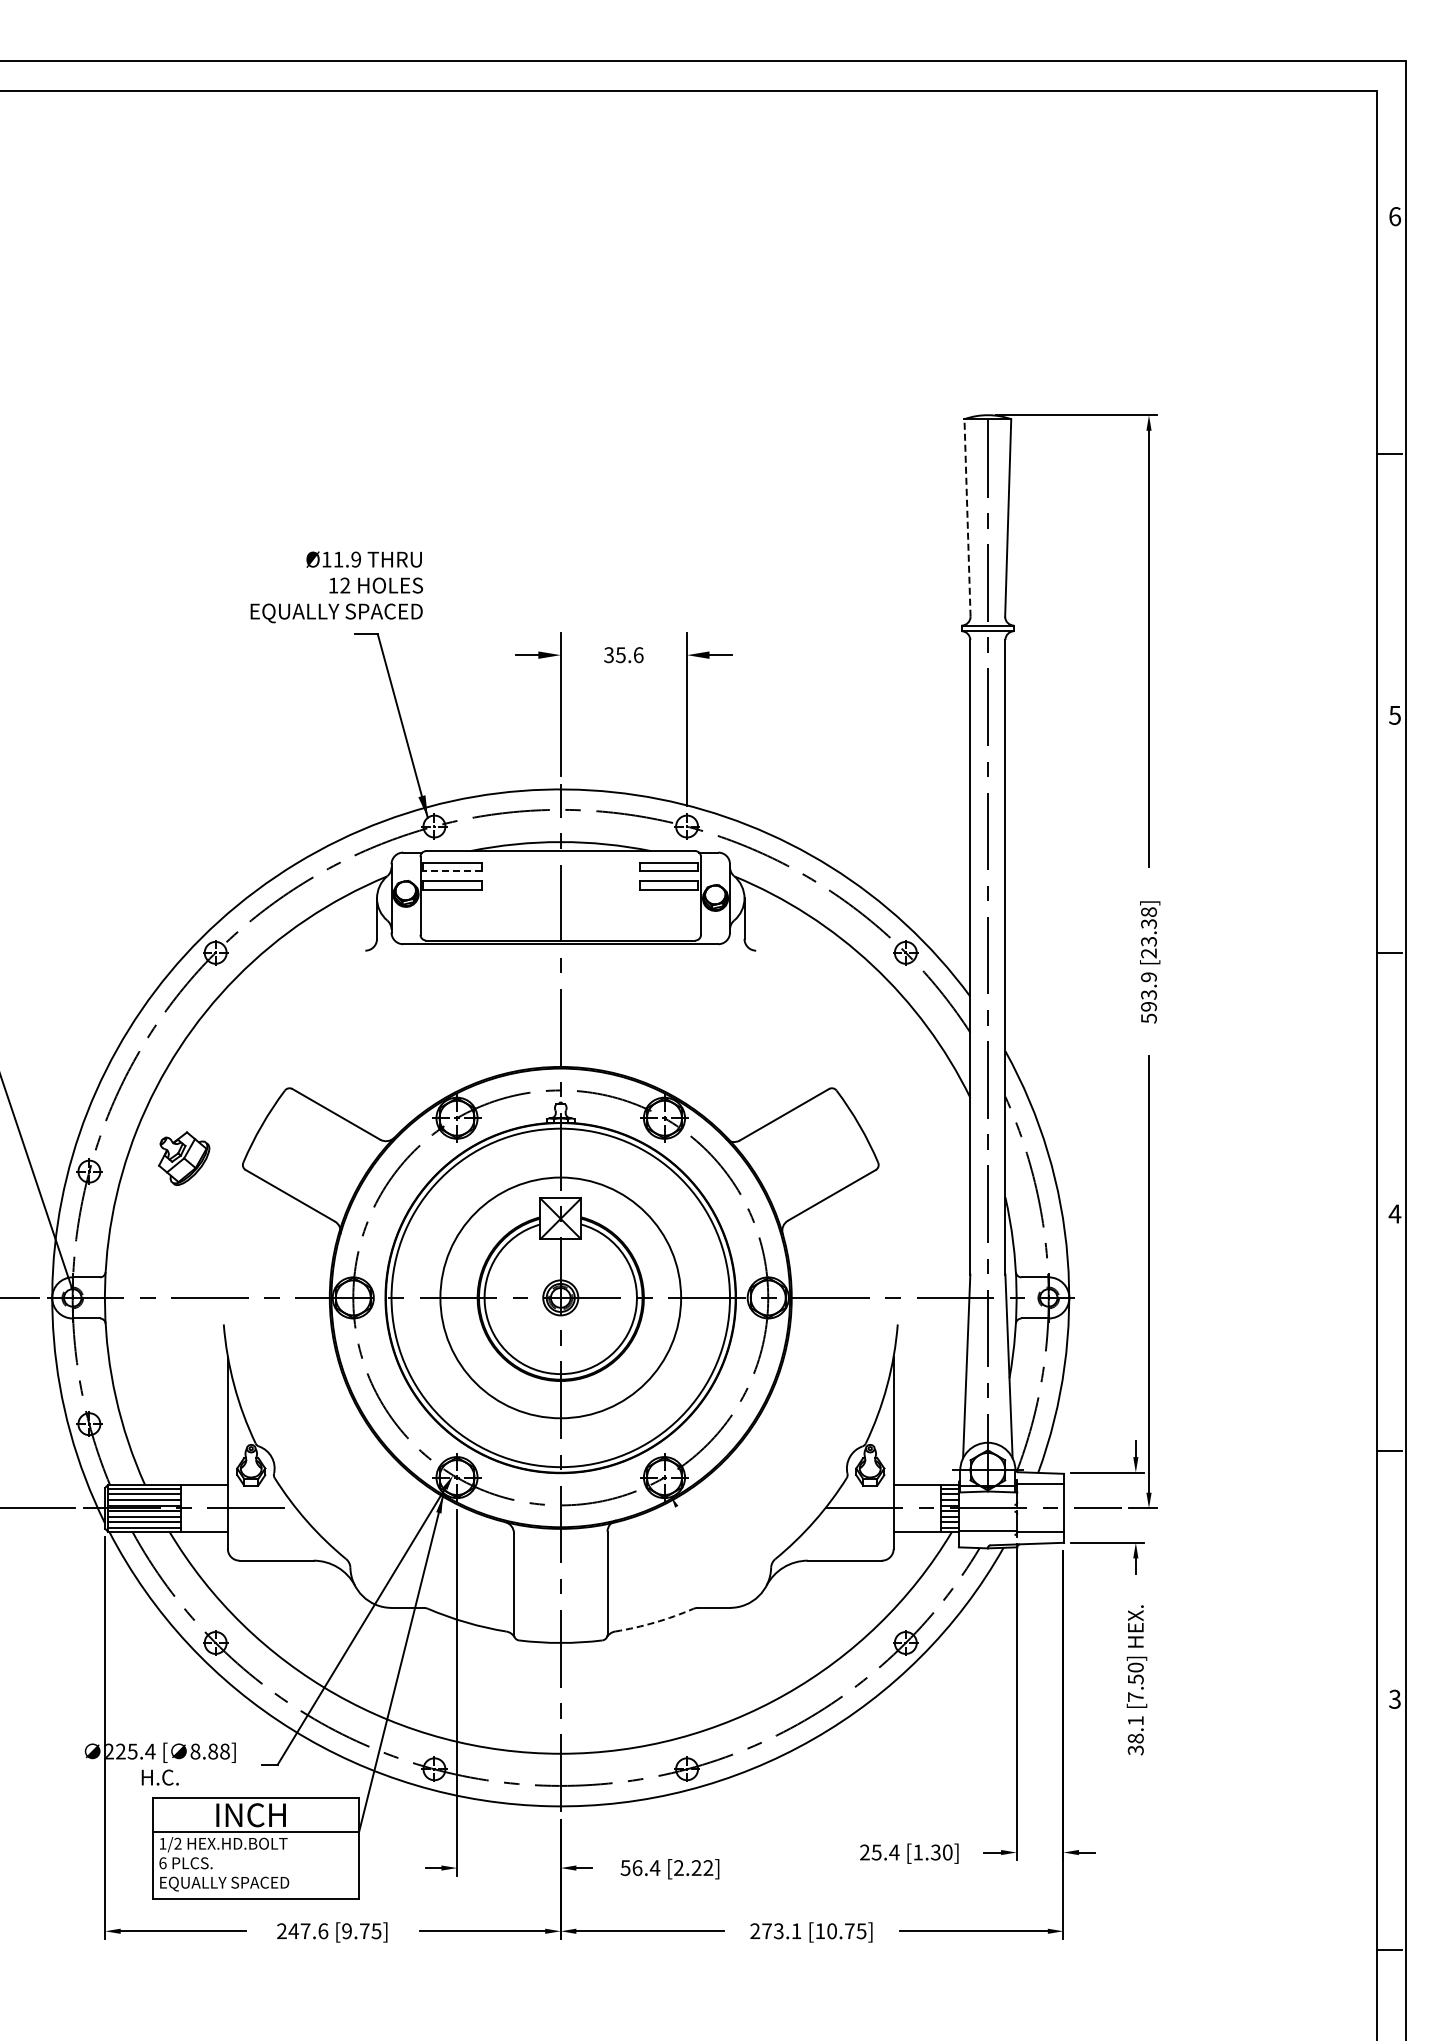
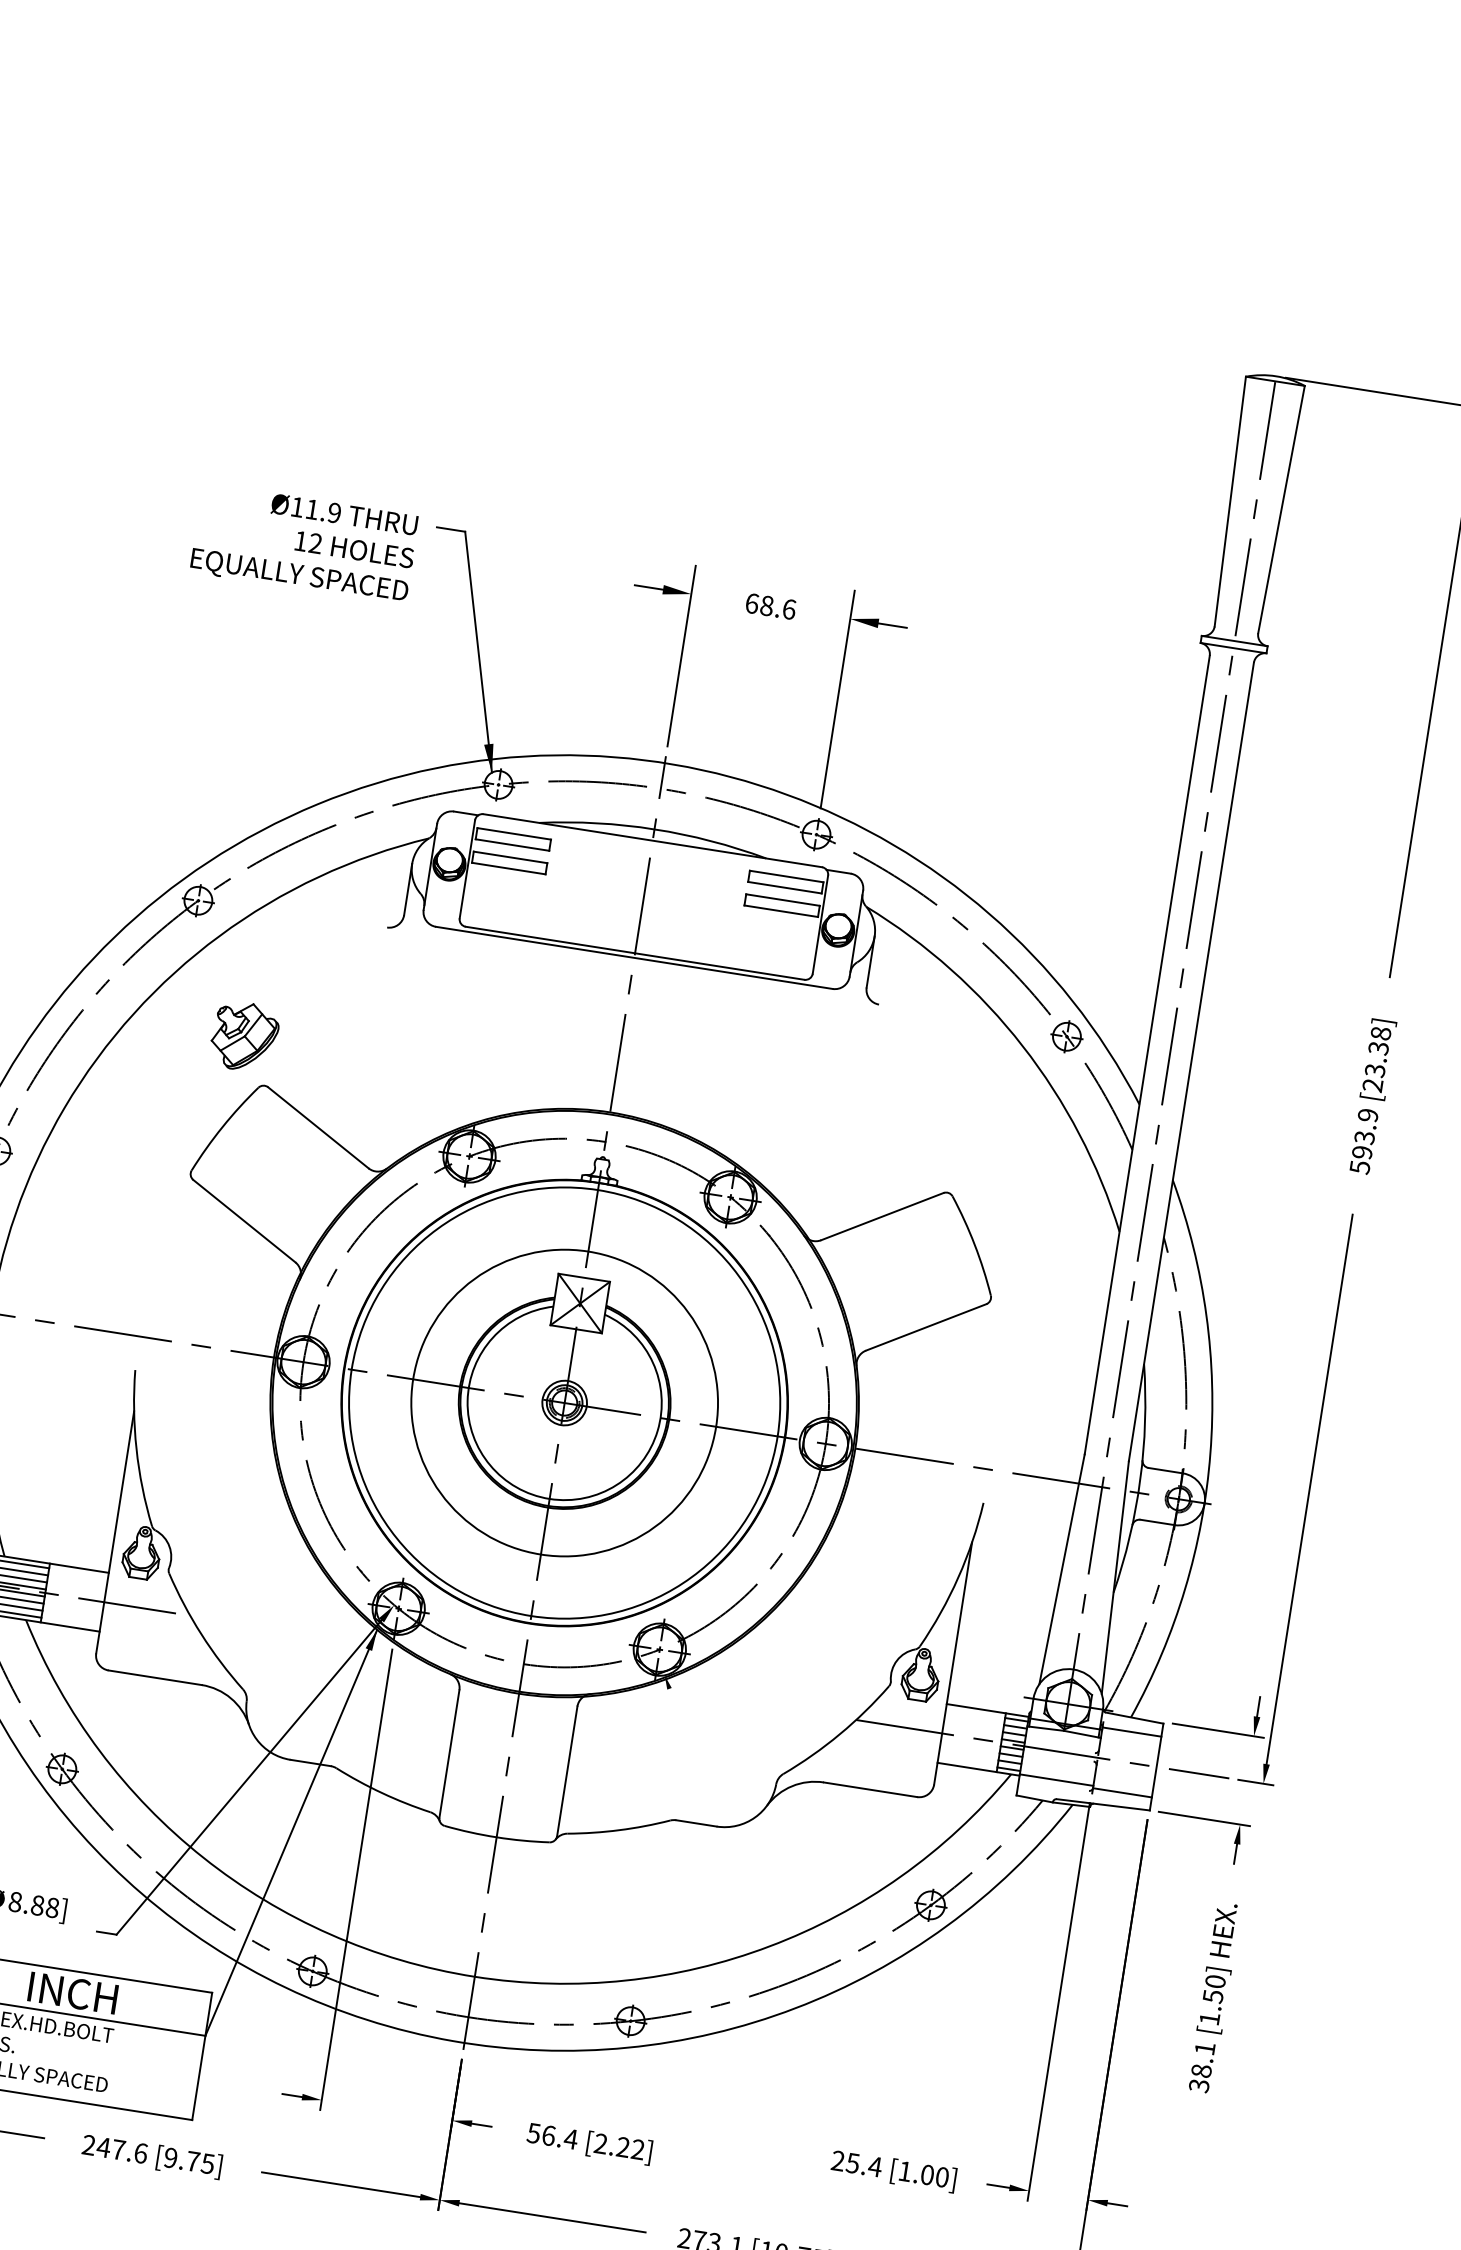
line: (967, 517) -> (1230, 501), dashed -> solid
text: (336, 587) -> (304, 544), moved
text: (614, 655) -> (758, 605), 35.6 -> 68.6
line: (452, 871) -> (512, 845), dashed -> solid
part: (184, 1158) -> (245, 1036), moved
arc: (655, 1622) -> (619, 1830), dashed -> solid
text: (1135, 1696) -> (1209, 2017), [7.50] -> [1.50]
text: (935, 1852) -> (926, 2174), [1.30] -> [1.00]

